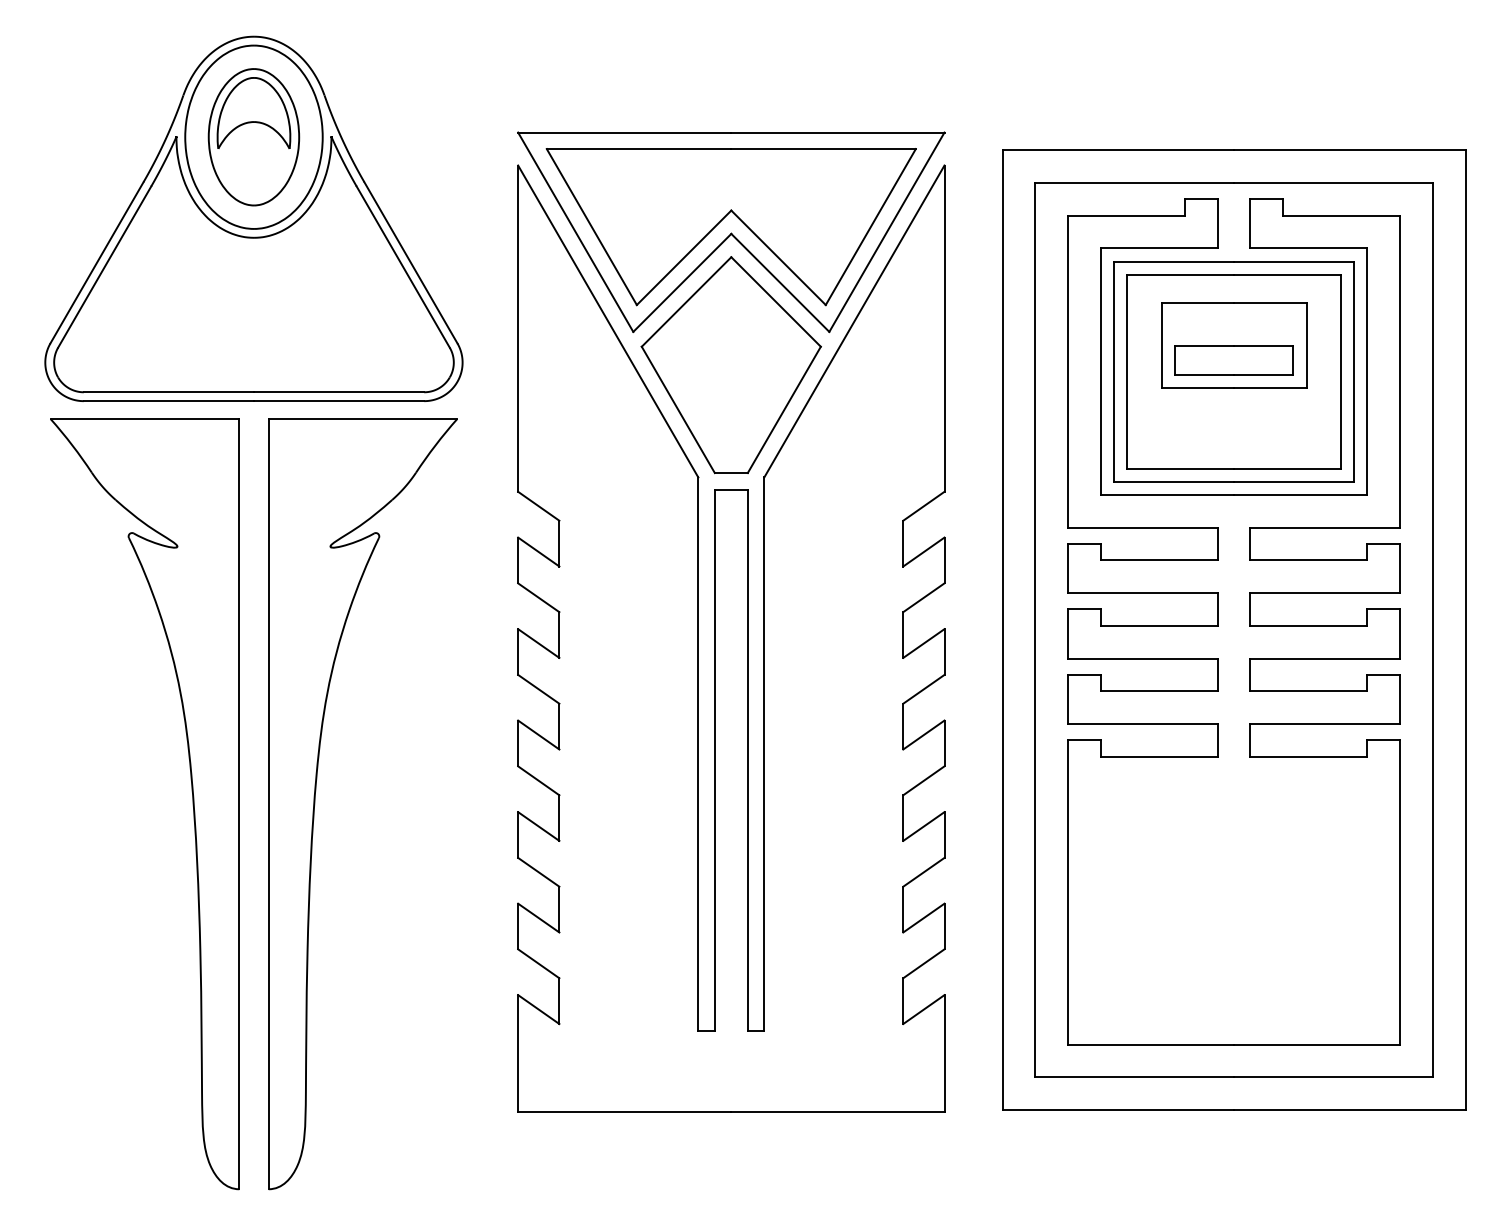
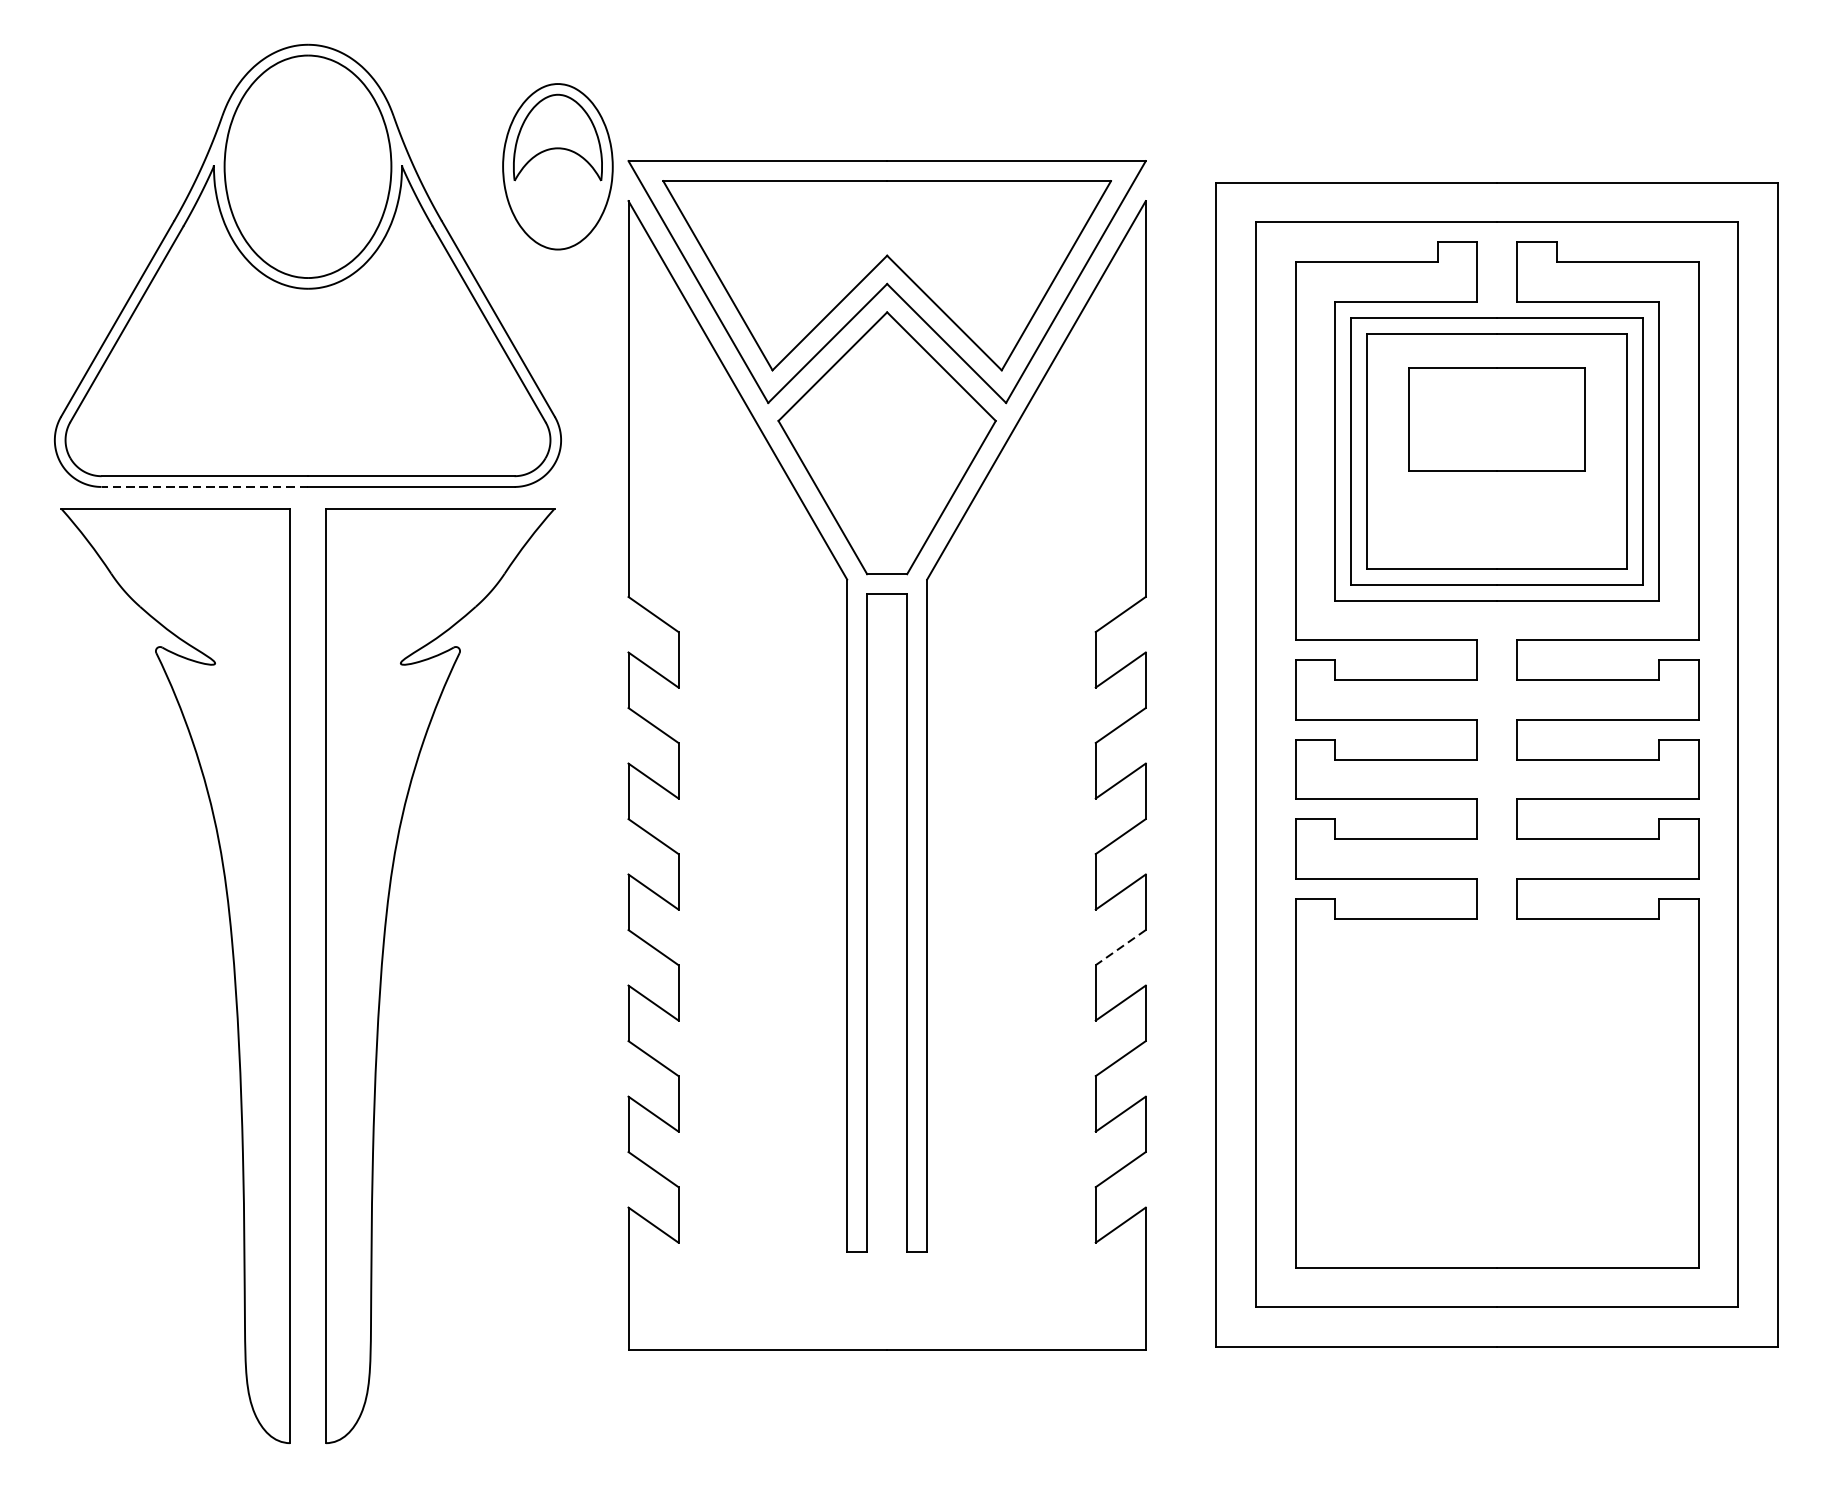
part: (253, 137) -> (557, 167), moved
part: (1233, 360) -> (1496, 437), removed
line: (168, 401) -> (204, 487), solid -> dashed
line: (923, 781) -> (1120, 948), solid -> dashed

